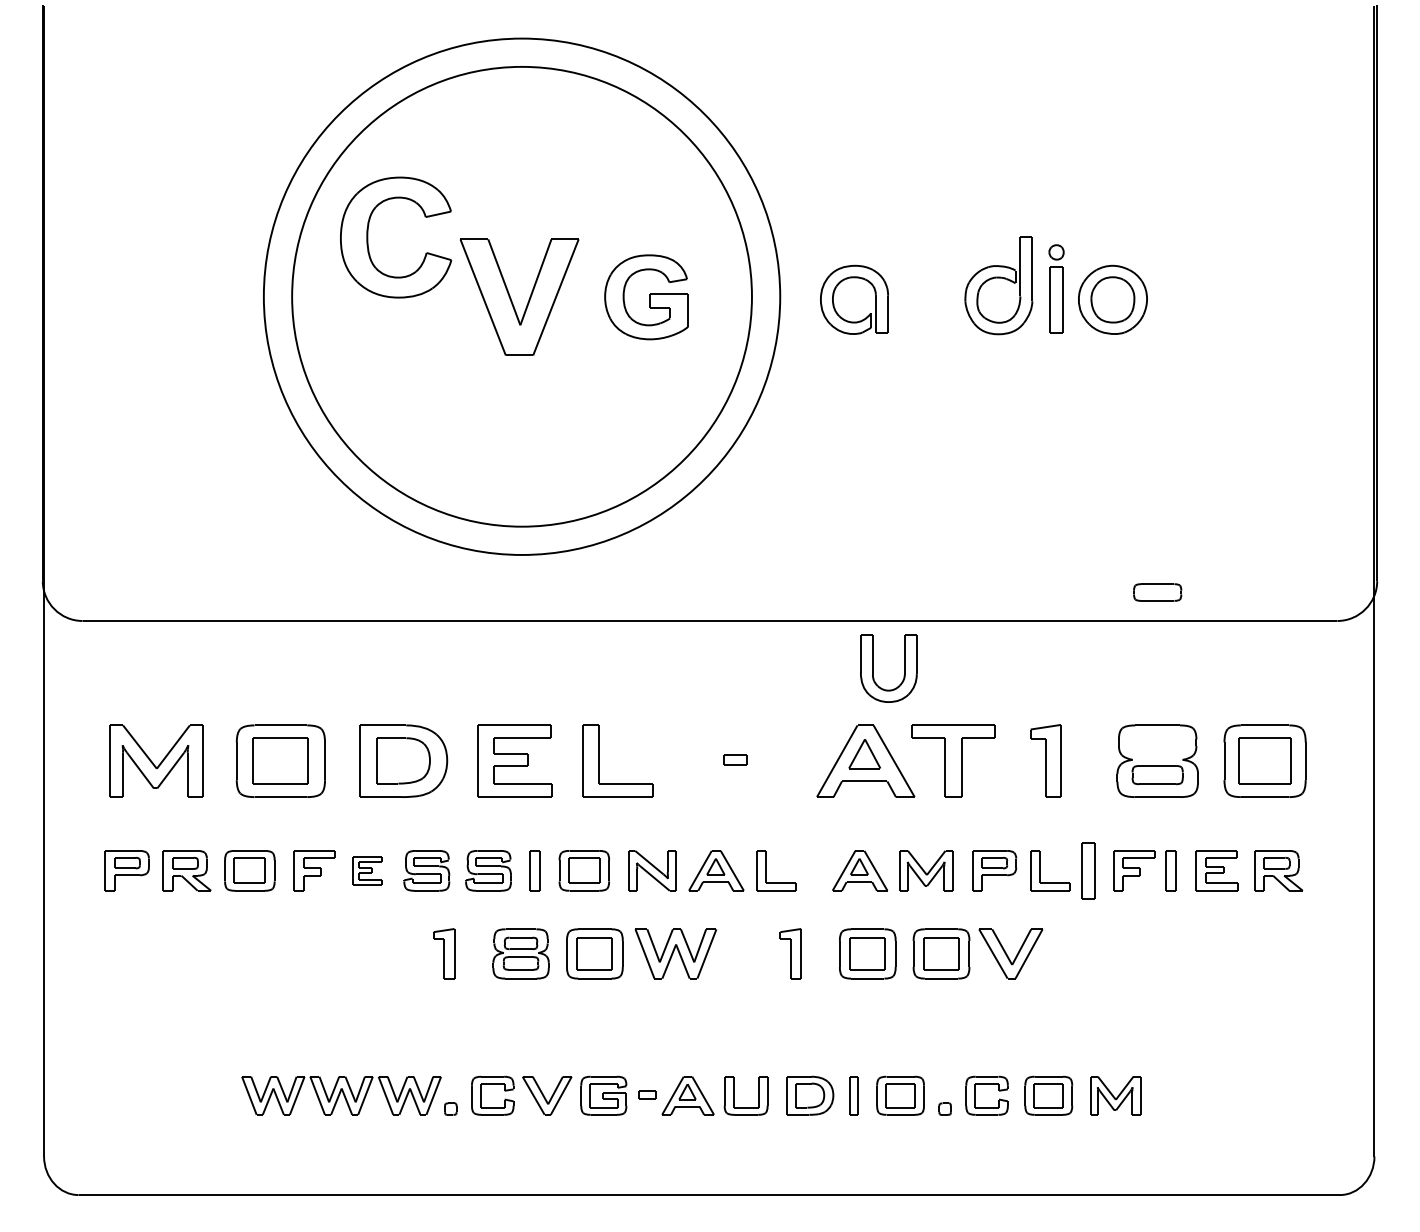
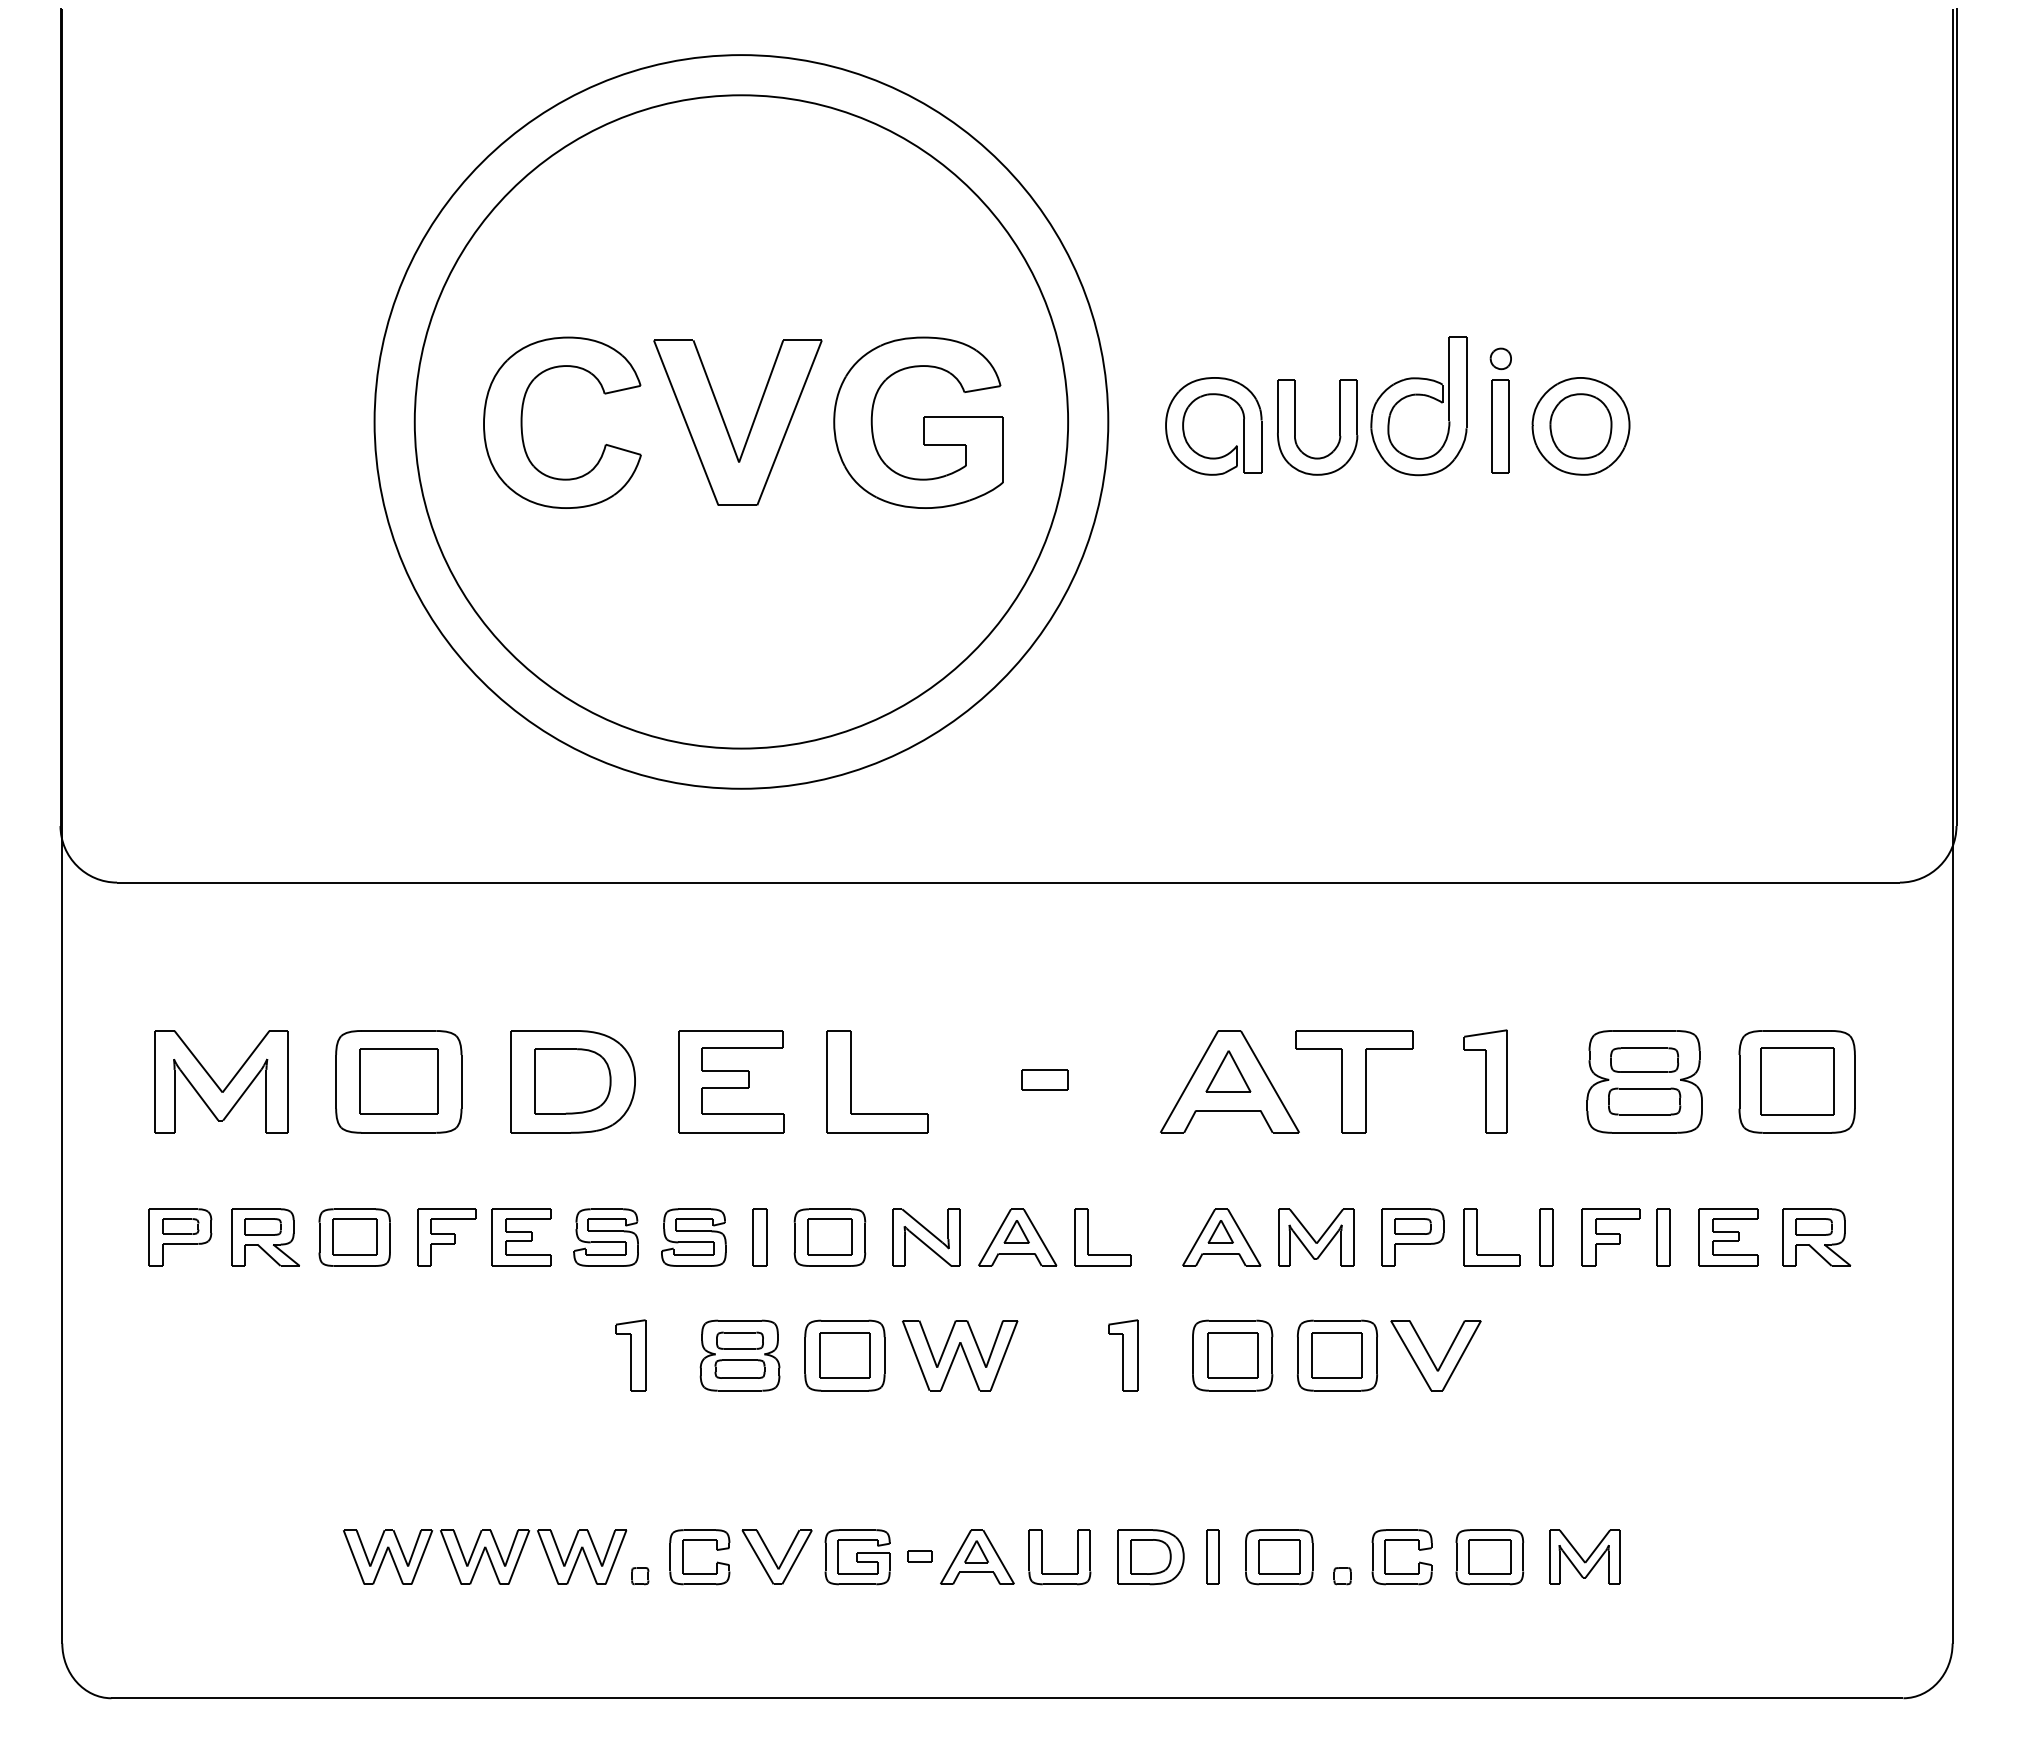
part: (367, 237) -> (522, 422), moved
part: (646, 297) -> (918, 422), size x1.43
part: (1157, 592) -> (1644, 1059), moved
part: (873, 668) -> (1295, 427), moved
part: (735, 759) -> (1044, 1079), size x1.43
part: (367, 870) -> (521, 1237), size x1.43
part: (1088, 870) -> (1546, 1237), size x0.71

